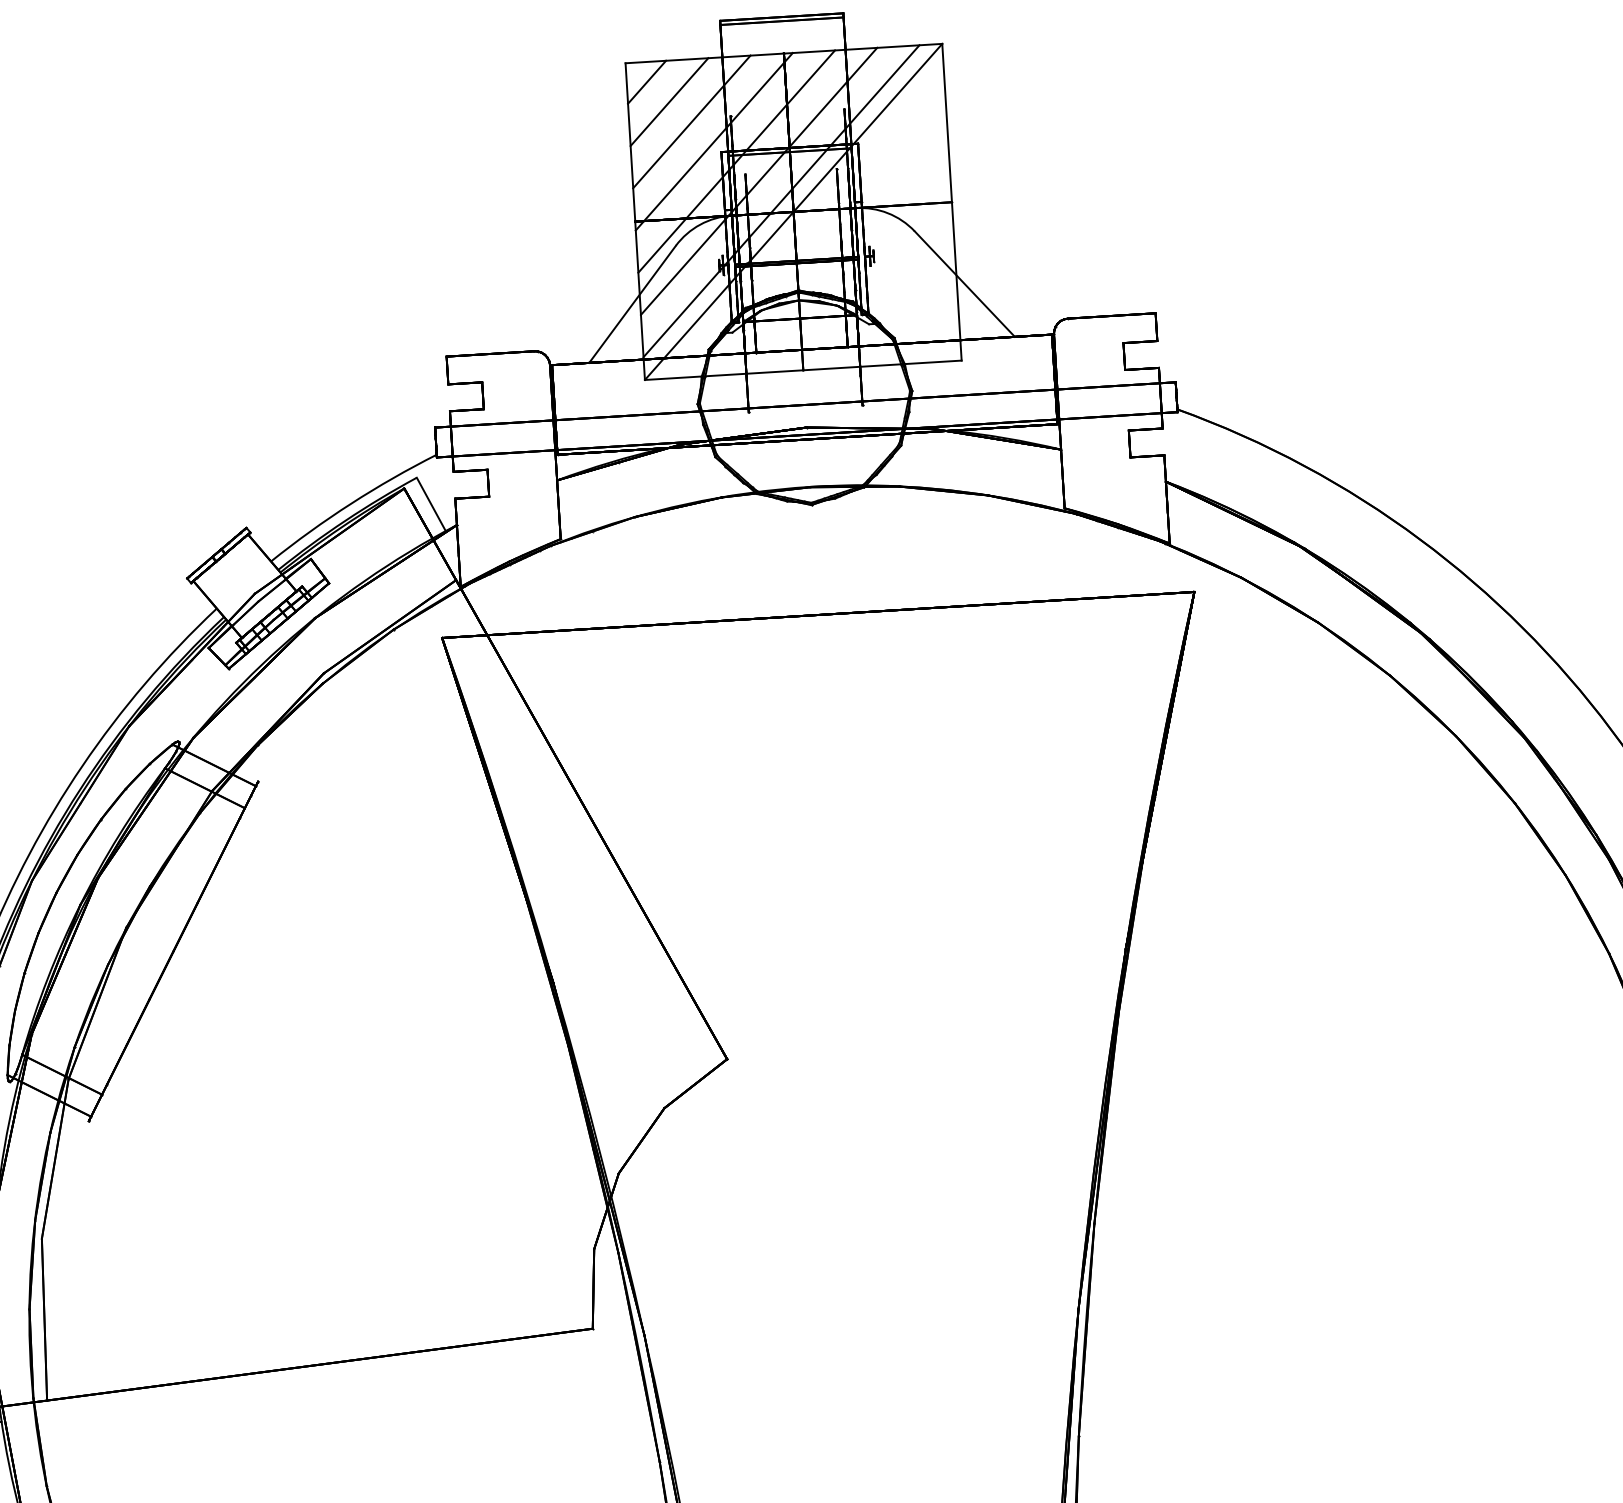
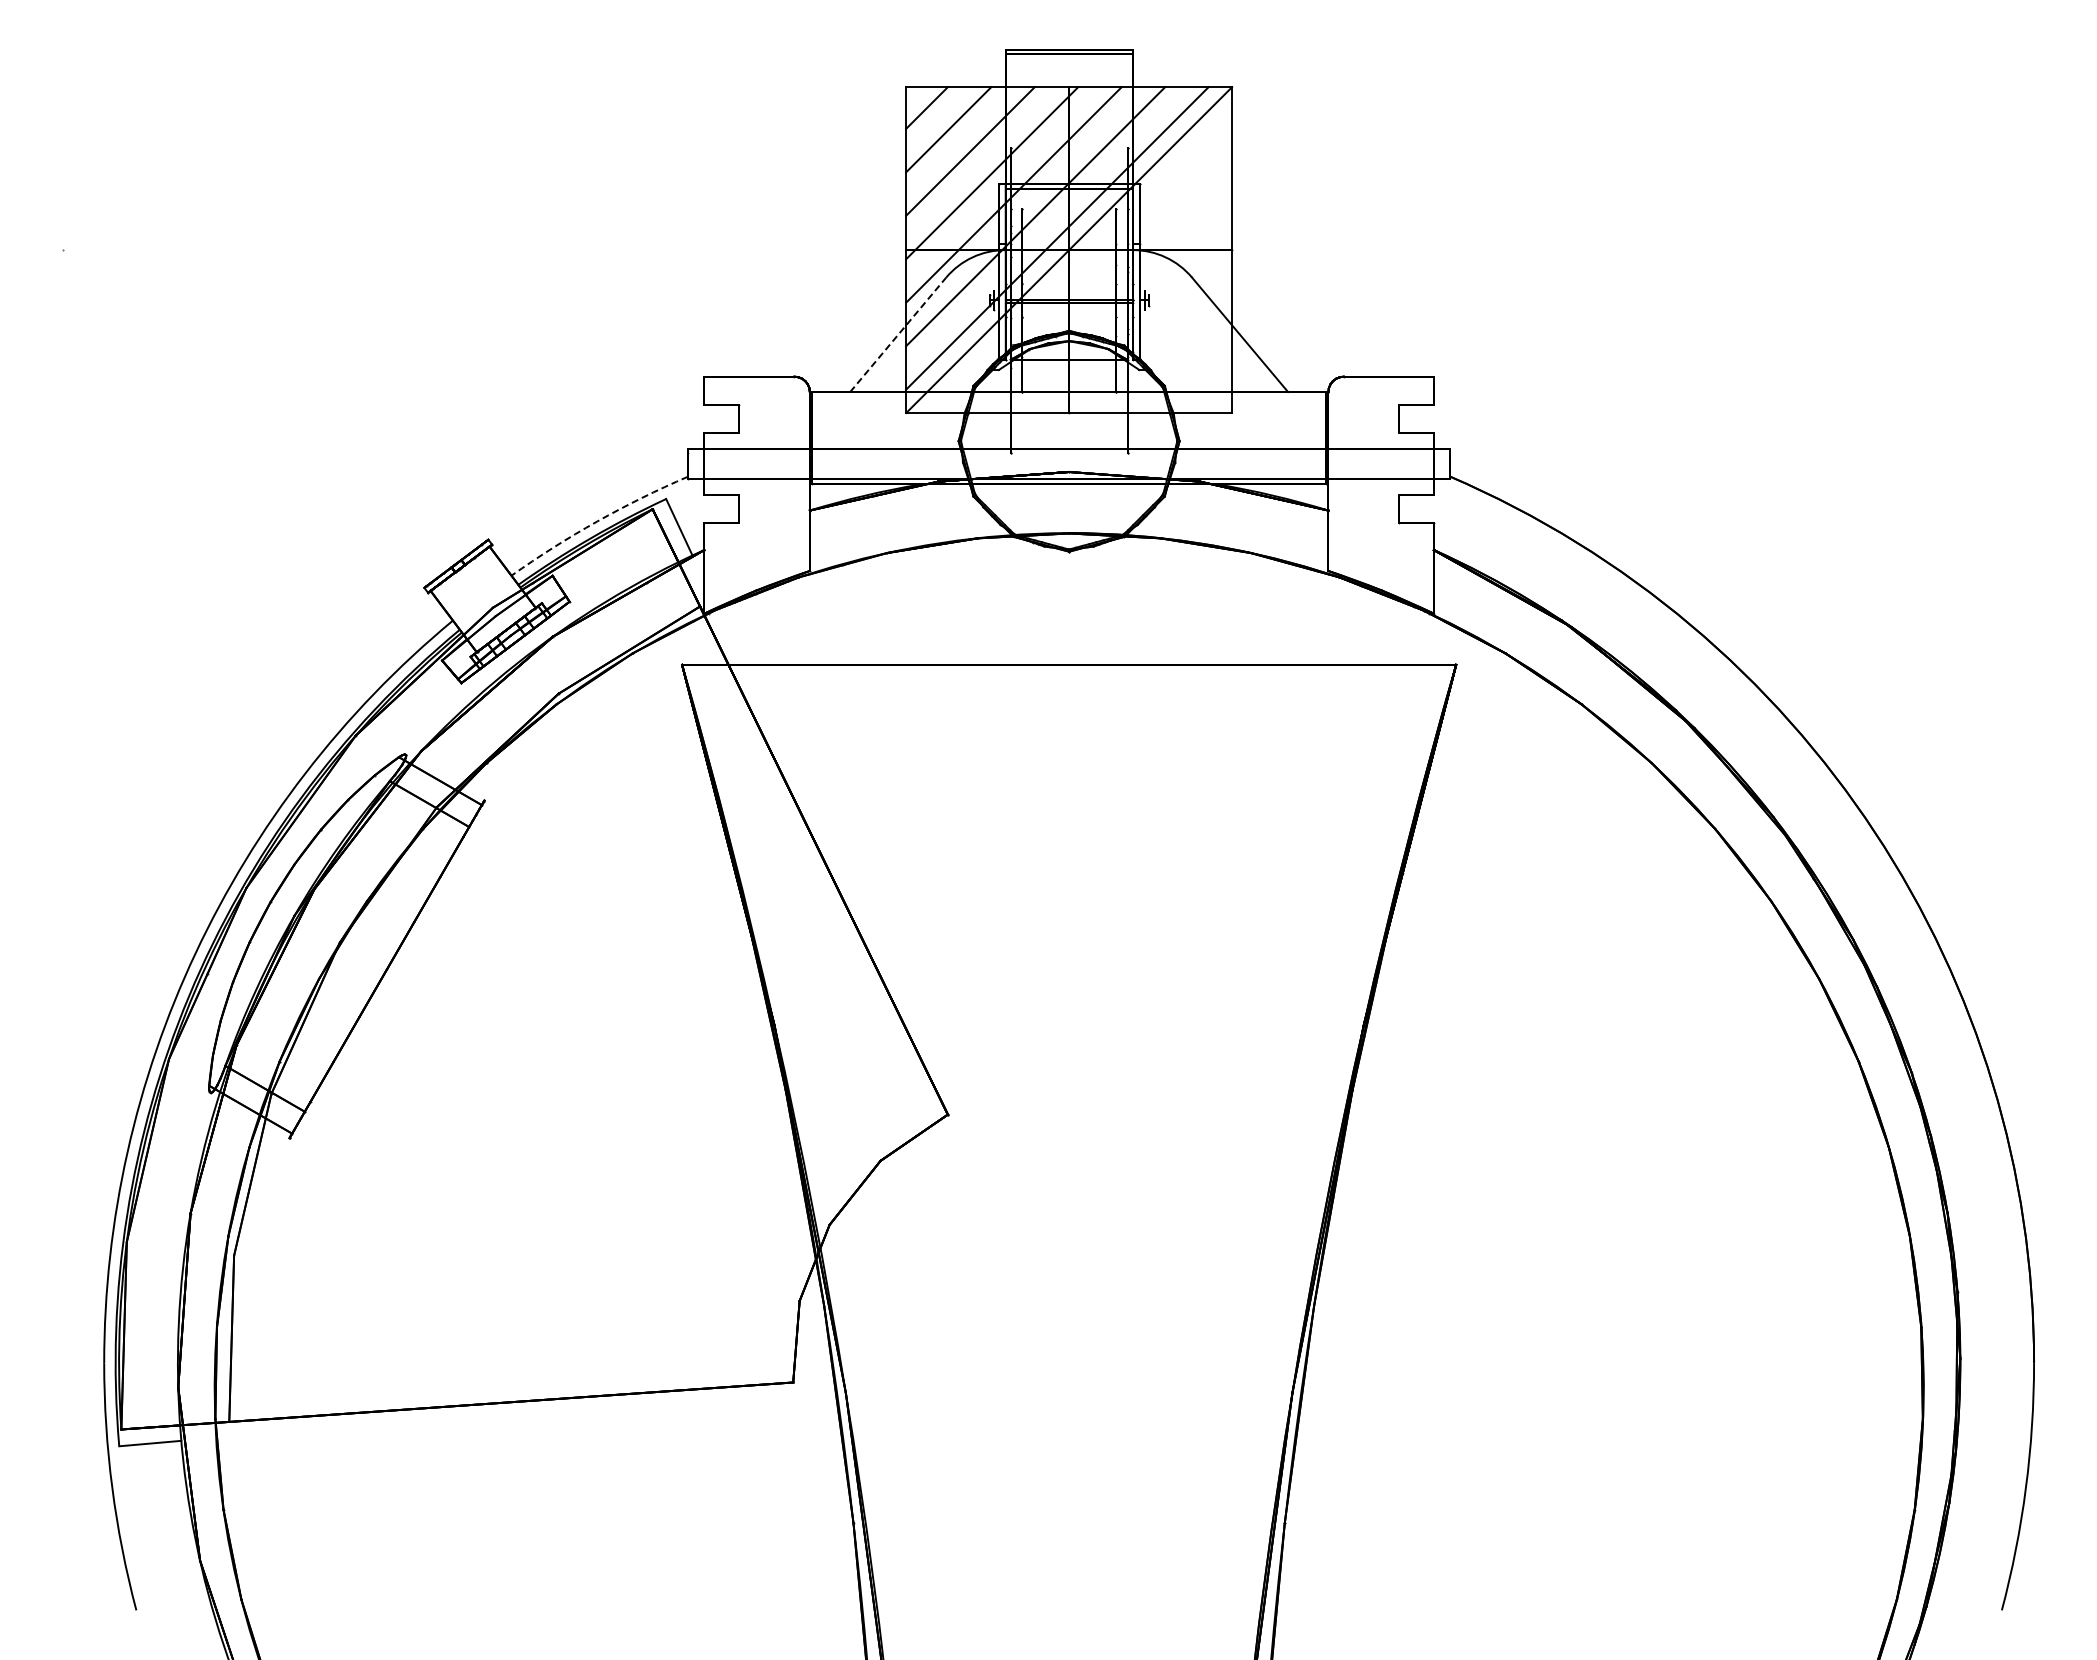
line: (632, 304) -> (898, 334), solid -> dashed
arc: (351, 503) -> (597, 521), solid -> dashed

